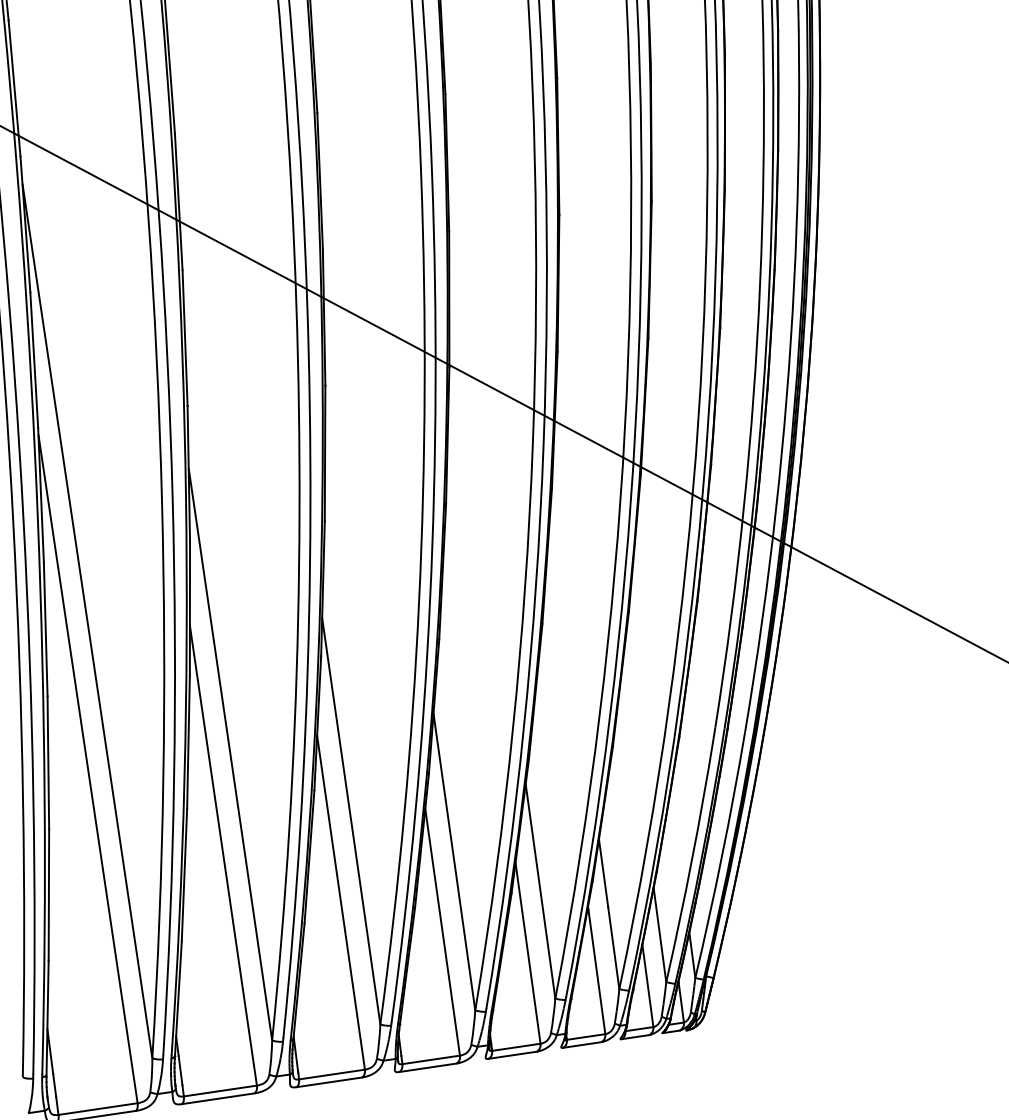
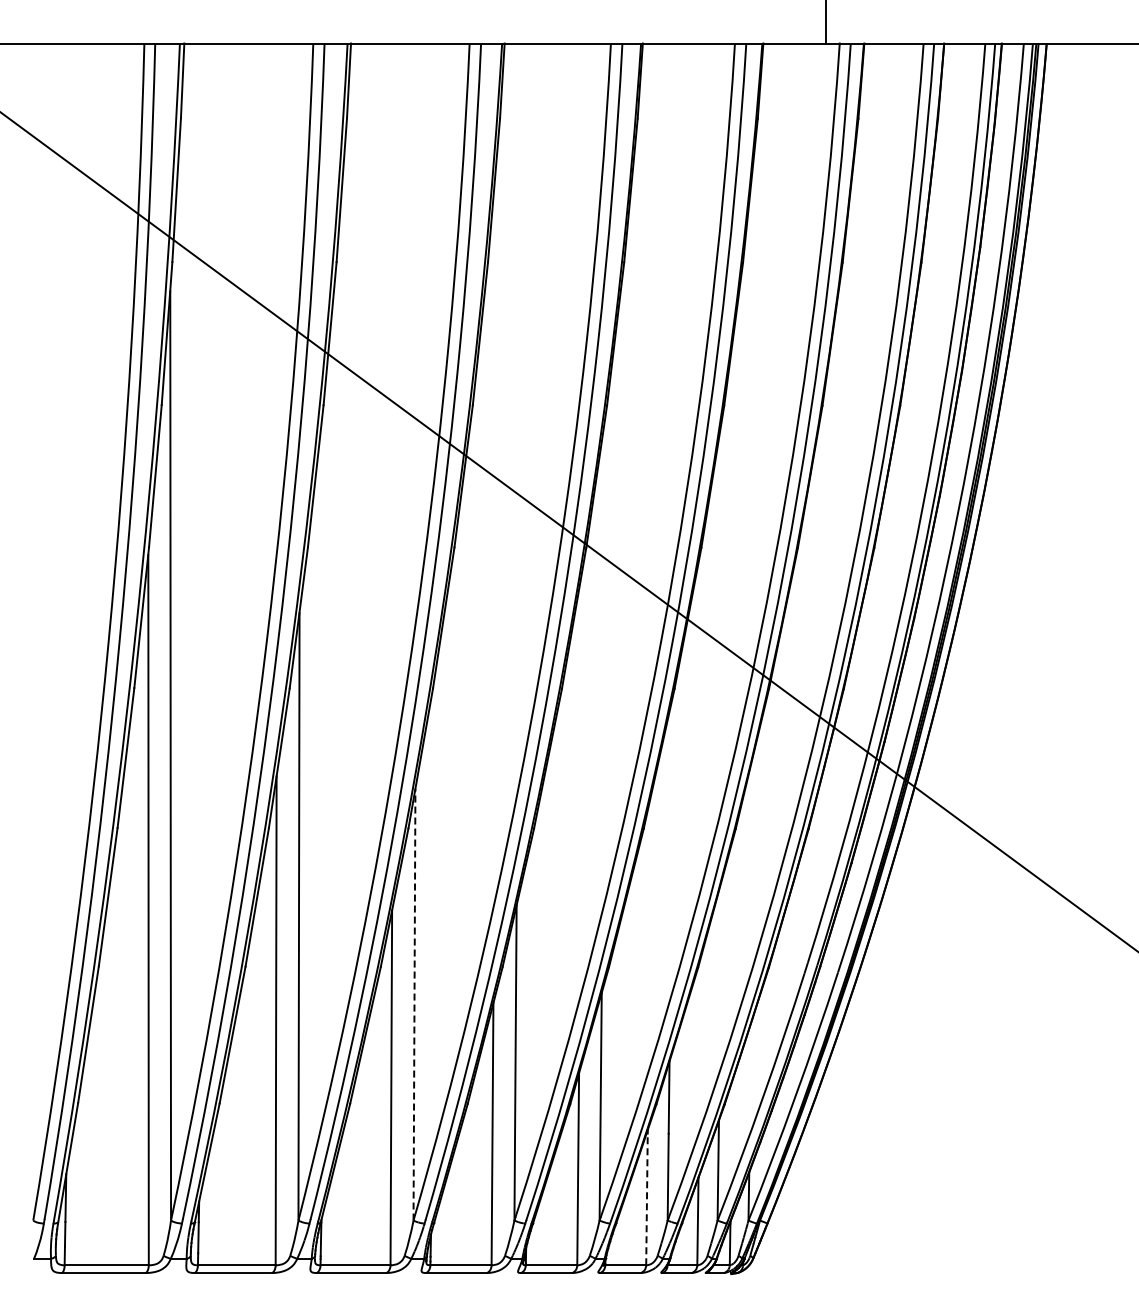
line: (351, 821) -> (414, 1004), solid -> dashed
line: (596, 972) -> (646, 1199), solid -> dashed

